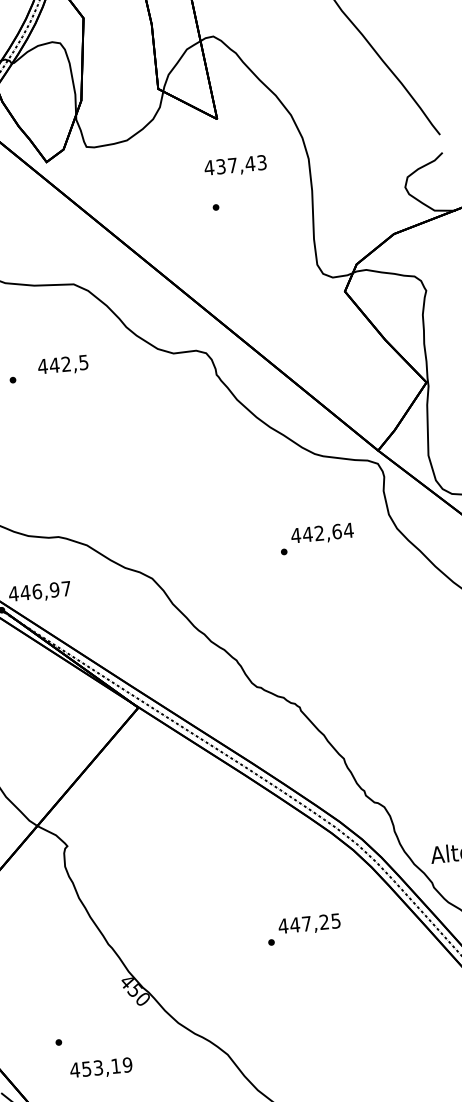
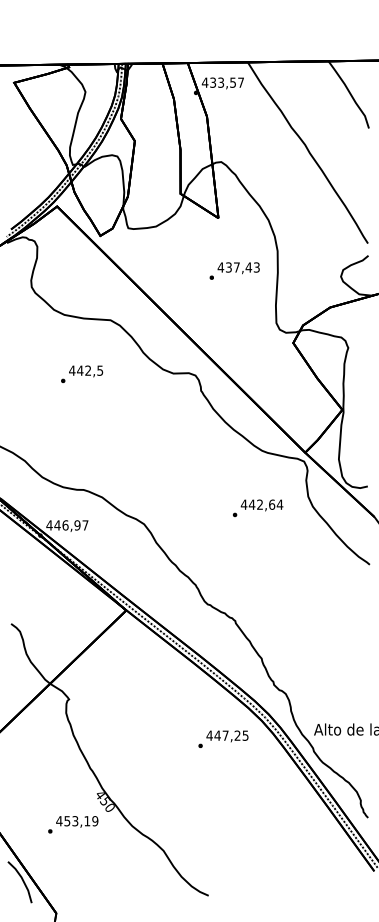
text: (235, 166) -> (238, 268), moved
text: (63, 365) -> (86, 371), moved
text: (304, 928) -> (223, 738), moved
text: (101, 1068) -> (77, 821), moved

